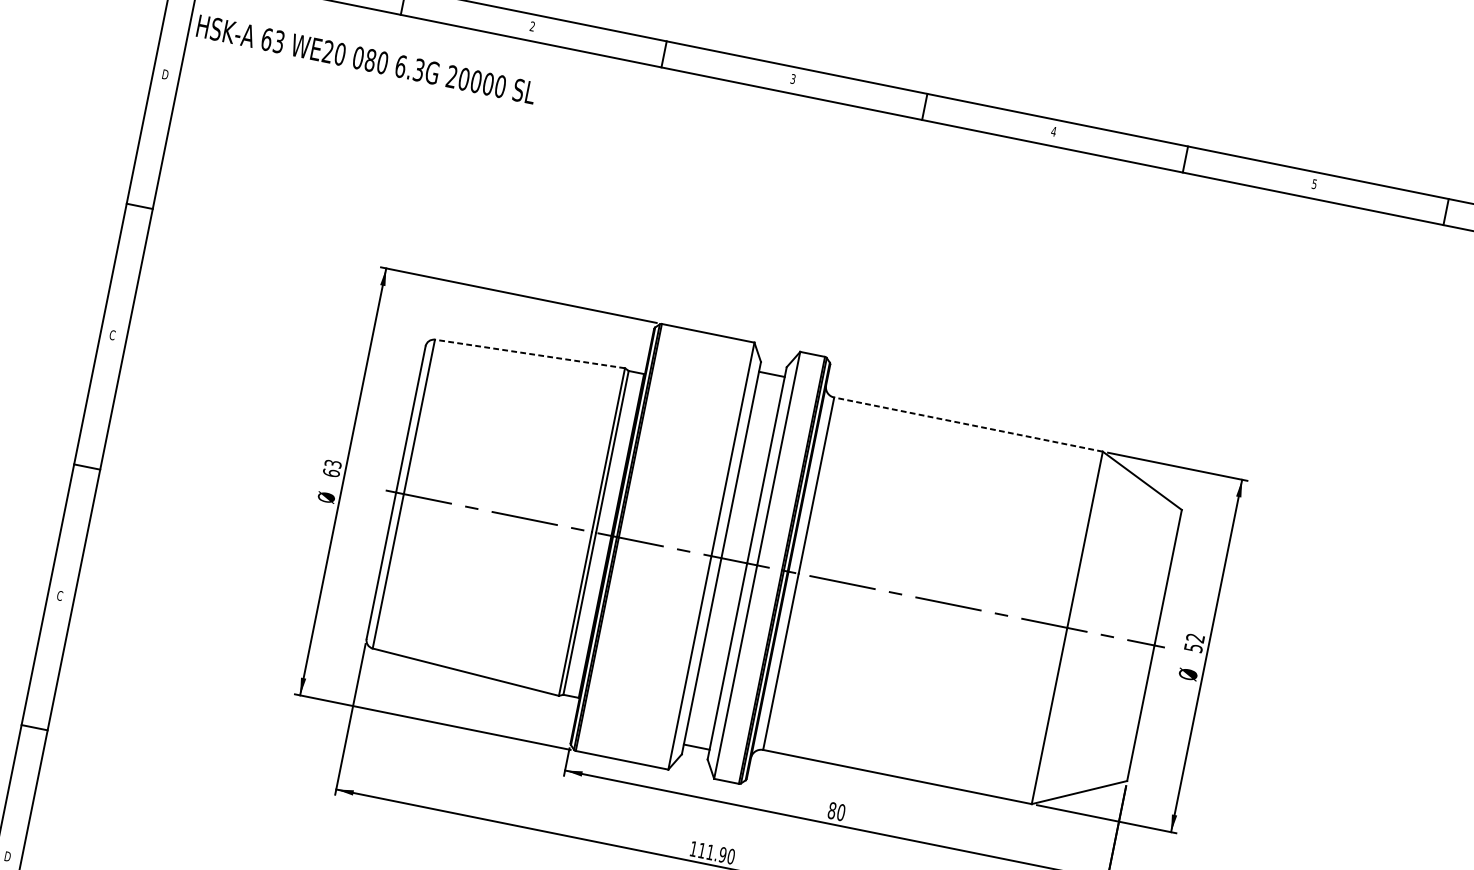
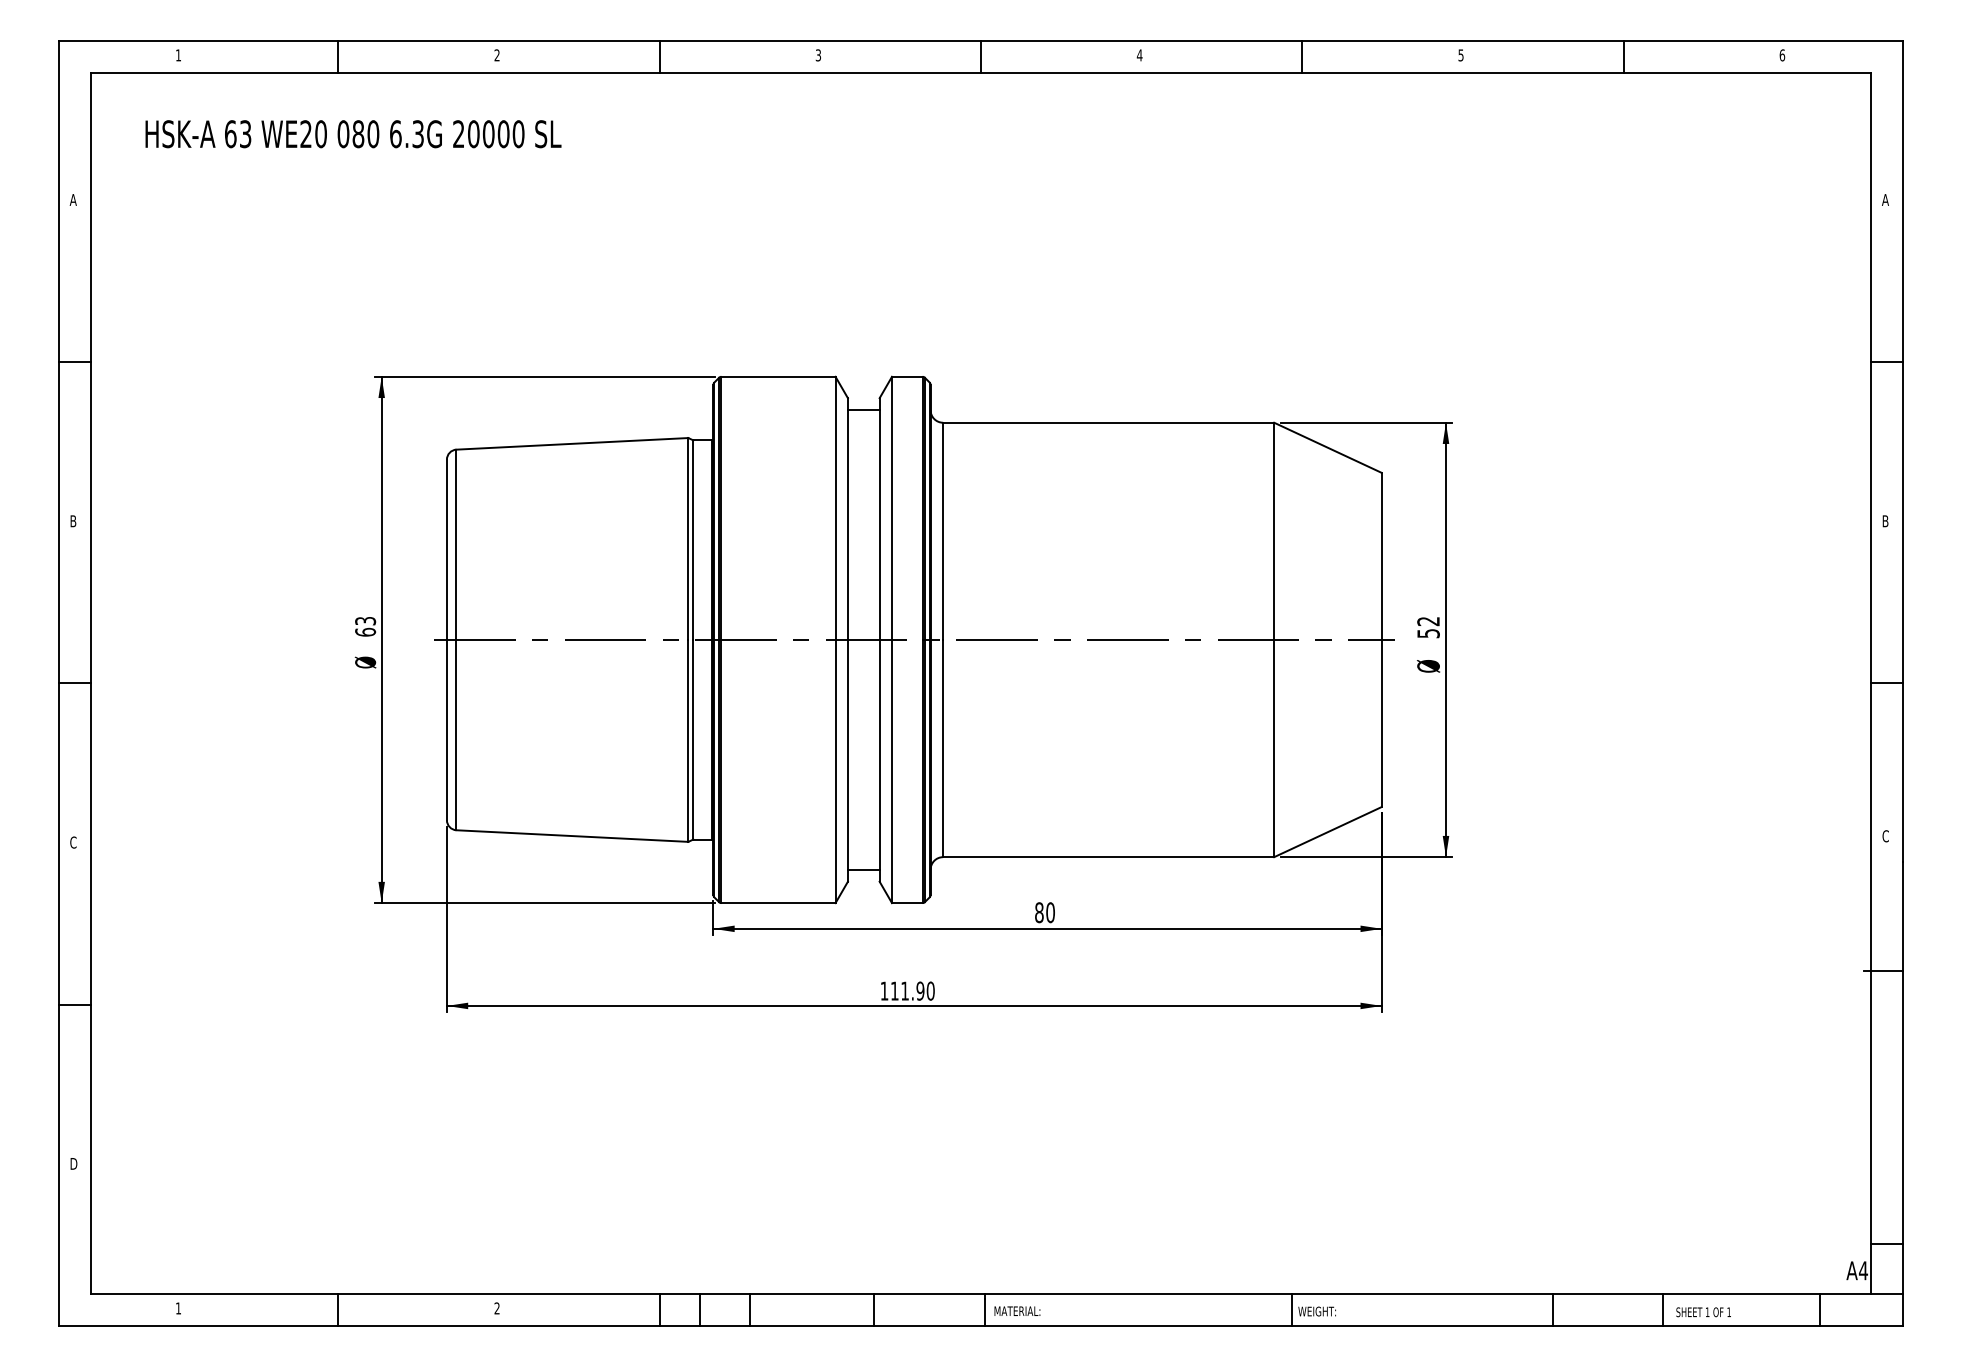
text: (366, 59) -> (353, 134), moved
text: (165, 74) -> (73, 199), D -> A
text: (112, 335) -> (73, 521), C -> B
line: (529, 353) -> (571, 443), dashed -> solid
line: (968, 424) -> (1108, 422), dashed -> solid

